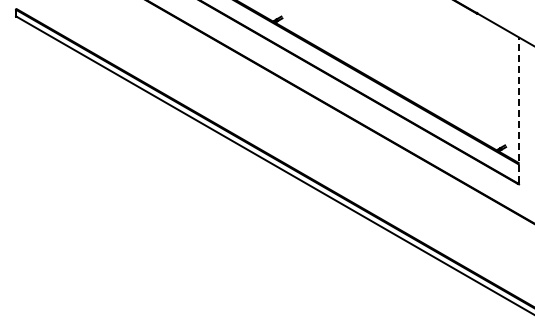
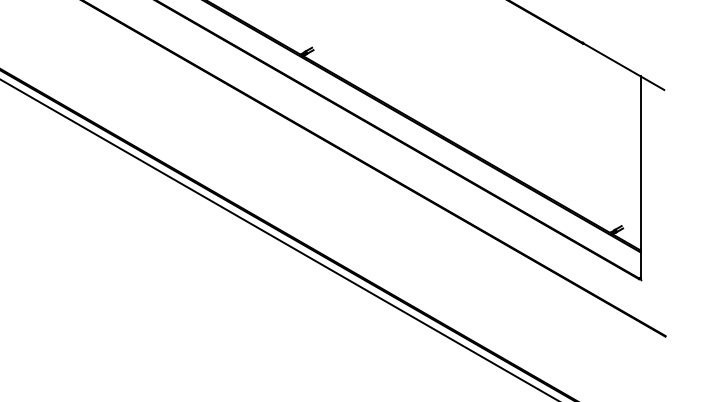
line: (518, 110) -> (640, 177), dashed -> solid

